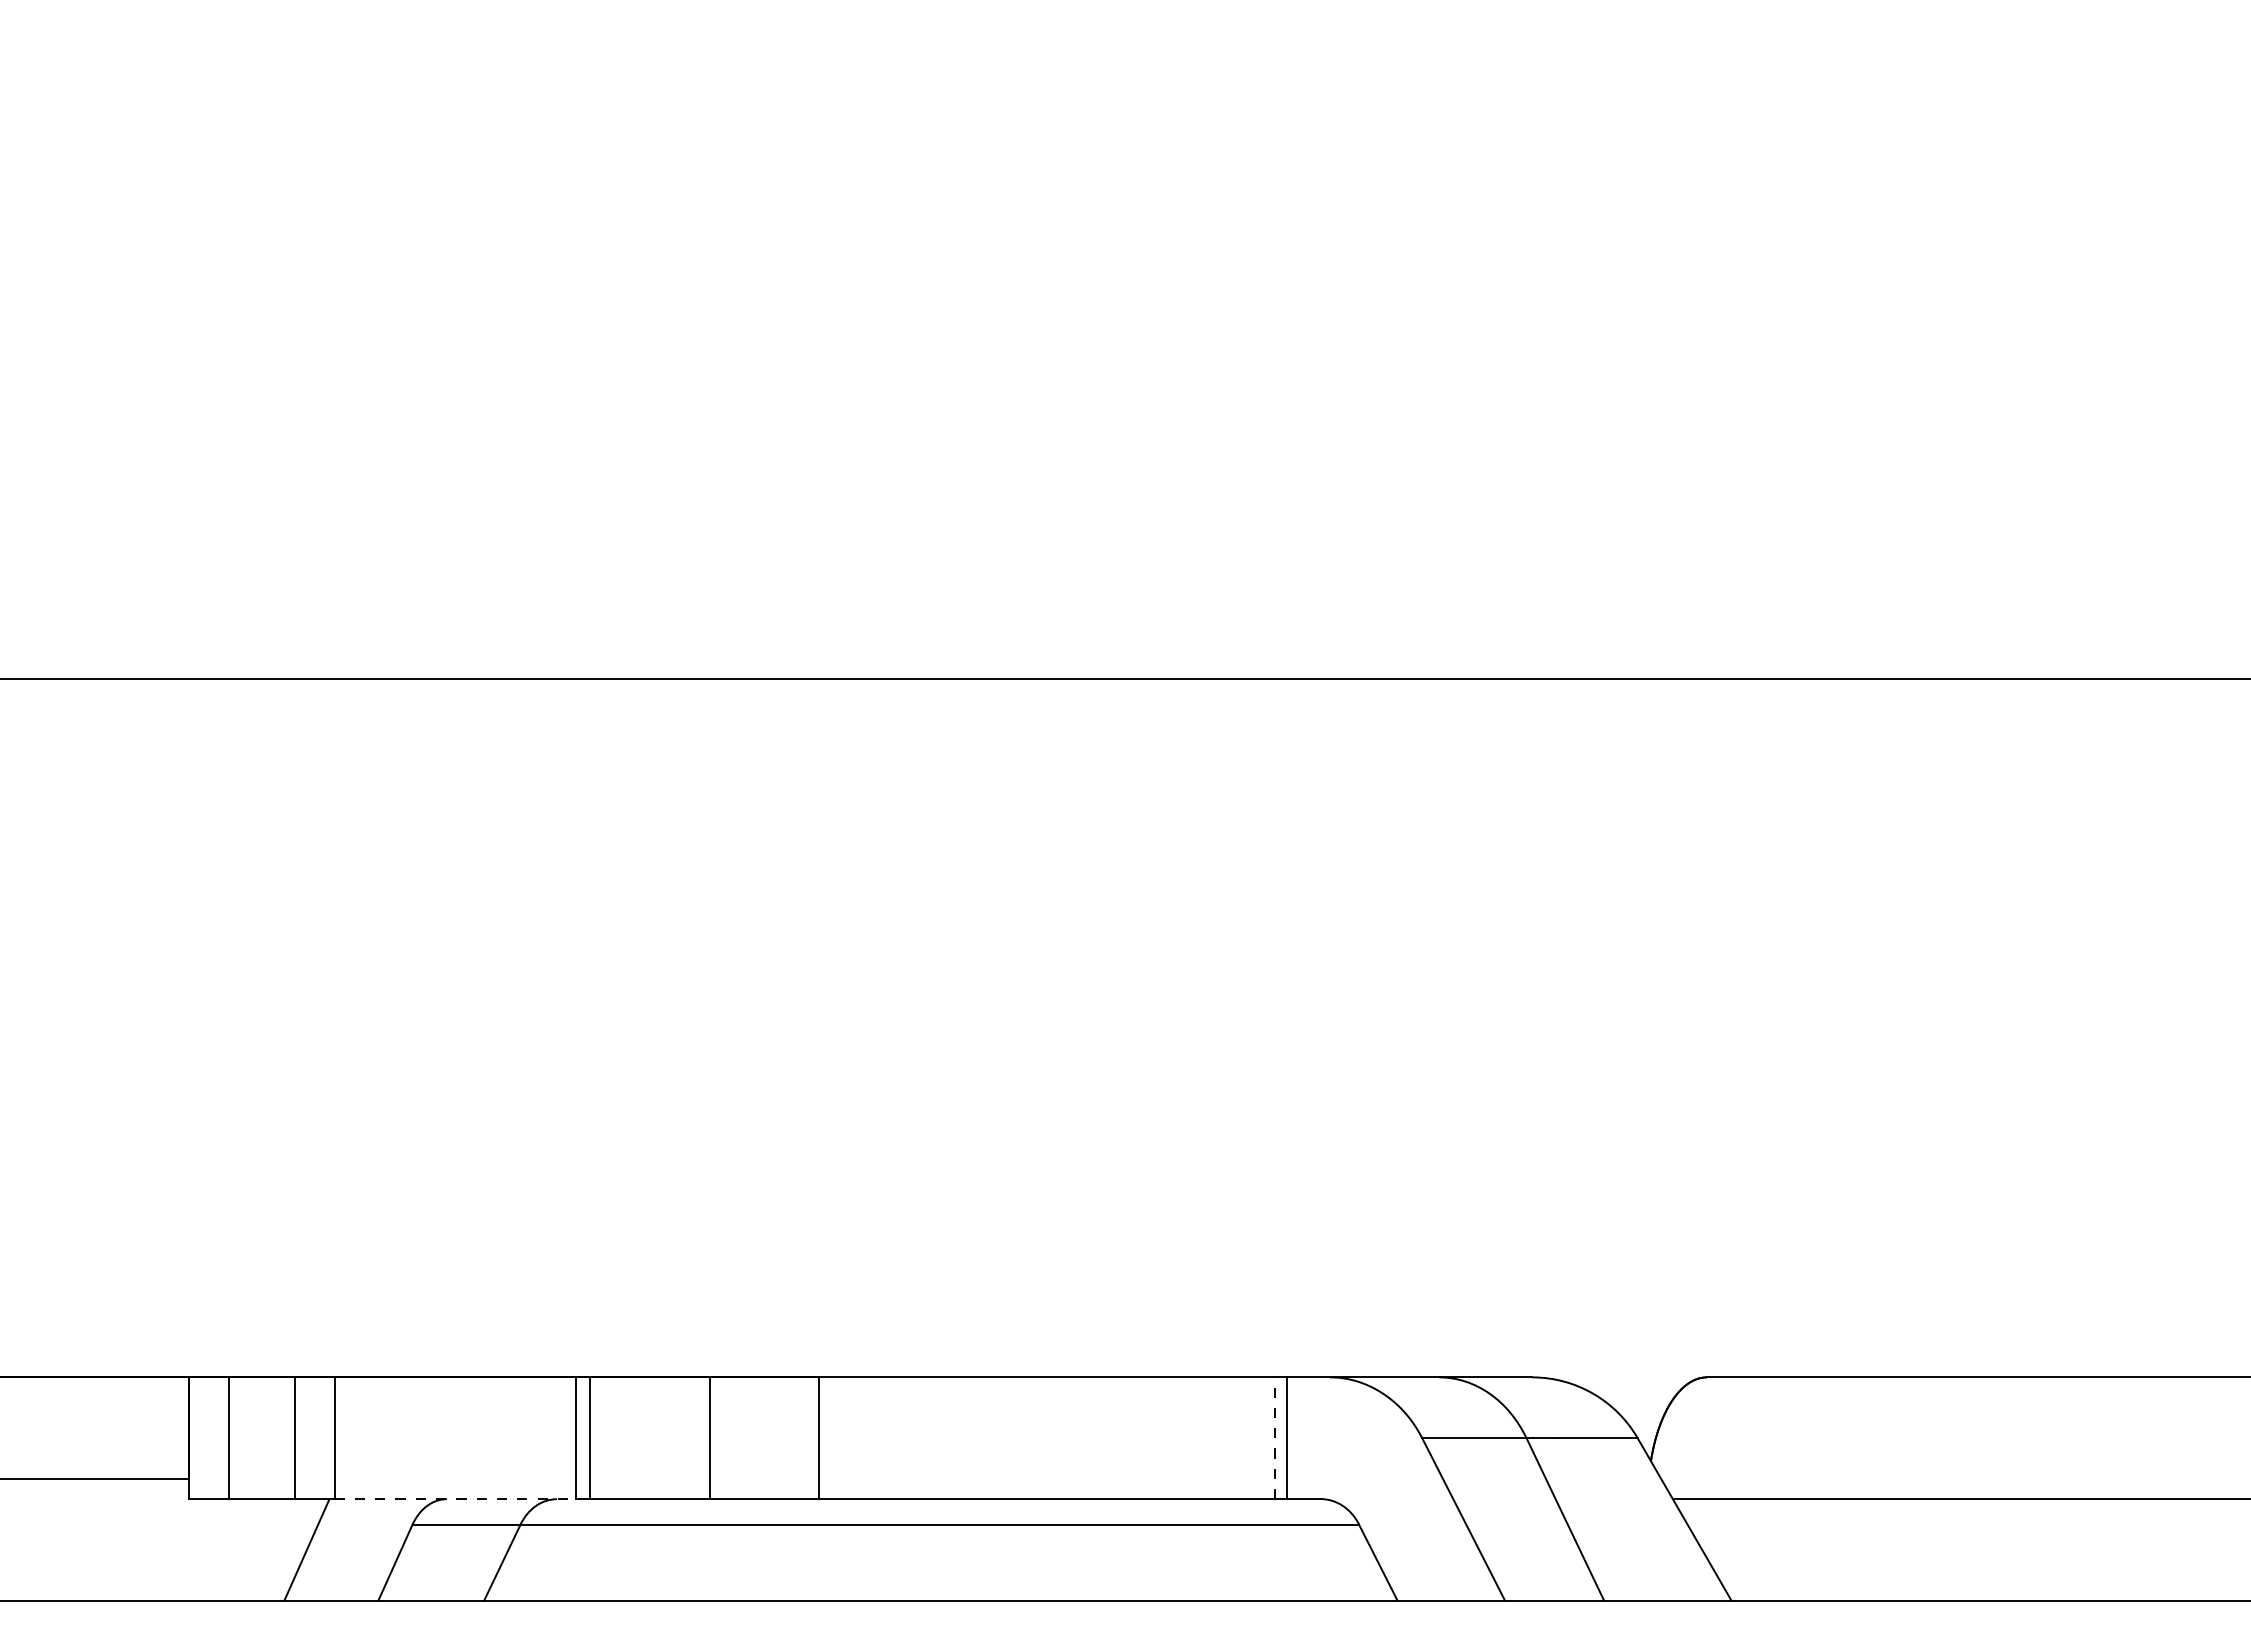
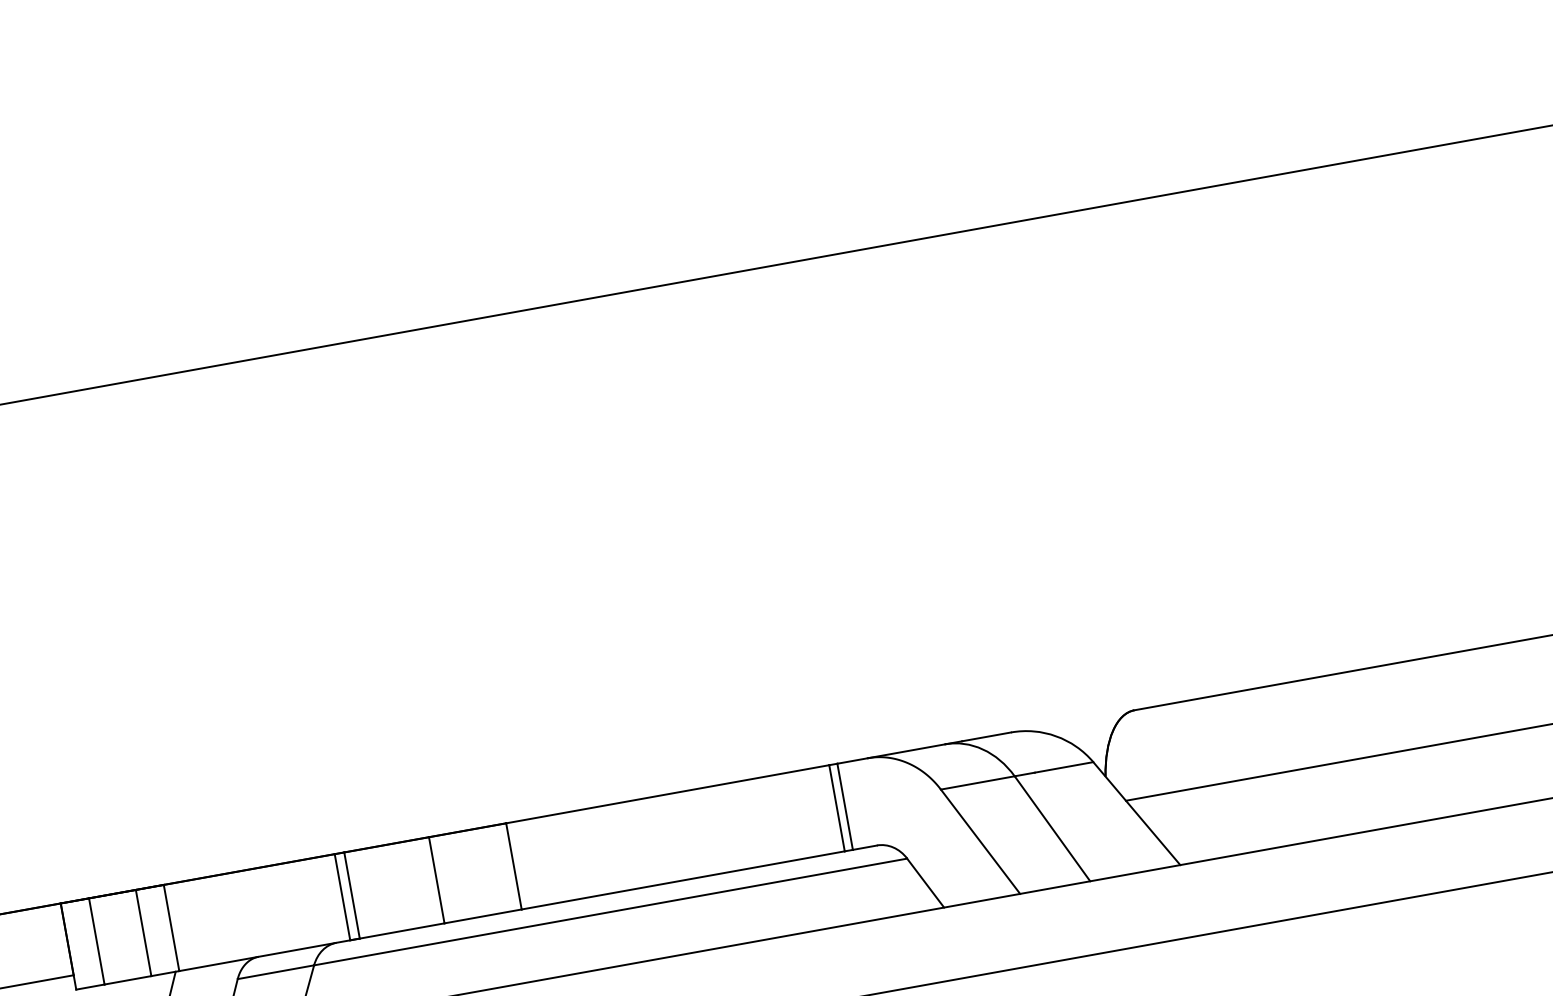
line: (1275, 1438) -> (837, 808), dashed -> solid
line: (461, 1499) -> (269, 955), dashed -> solid

